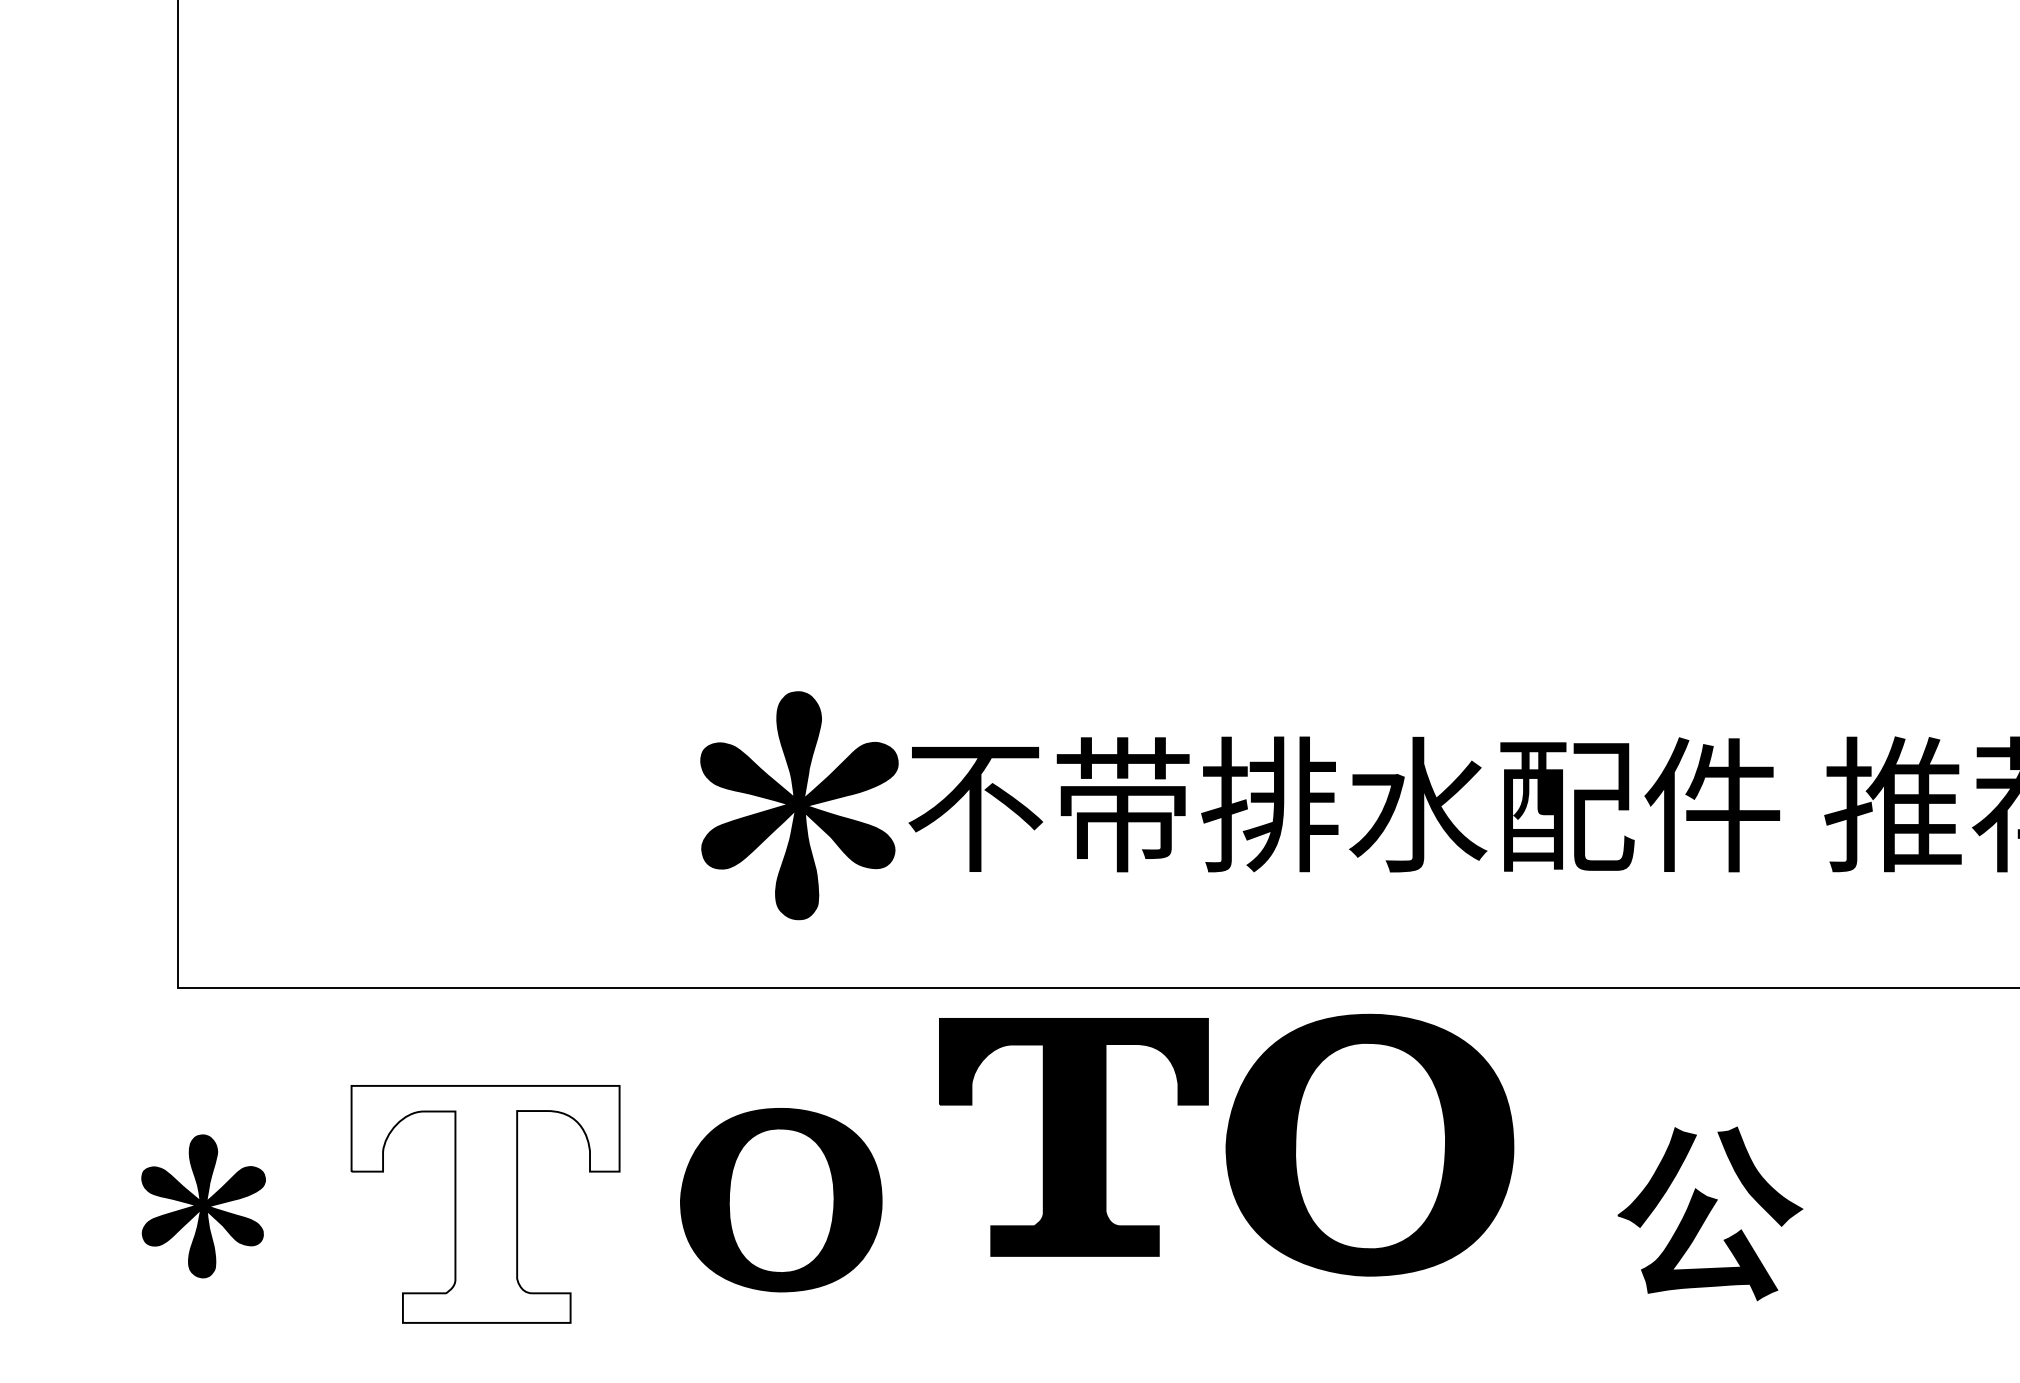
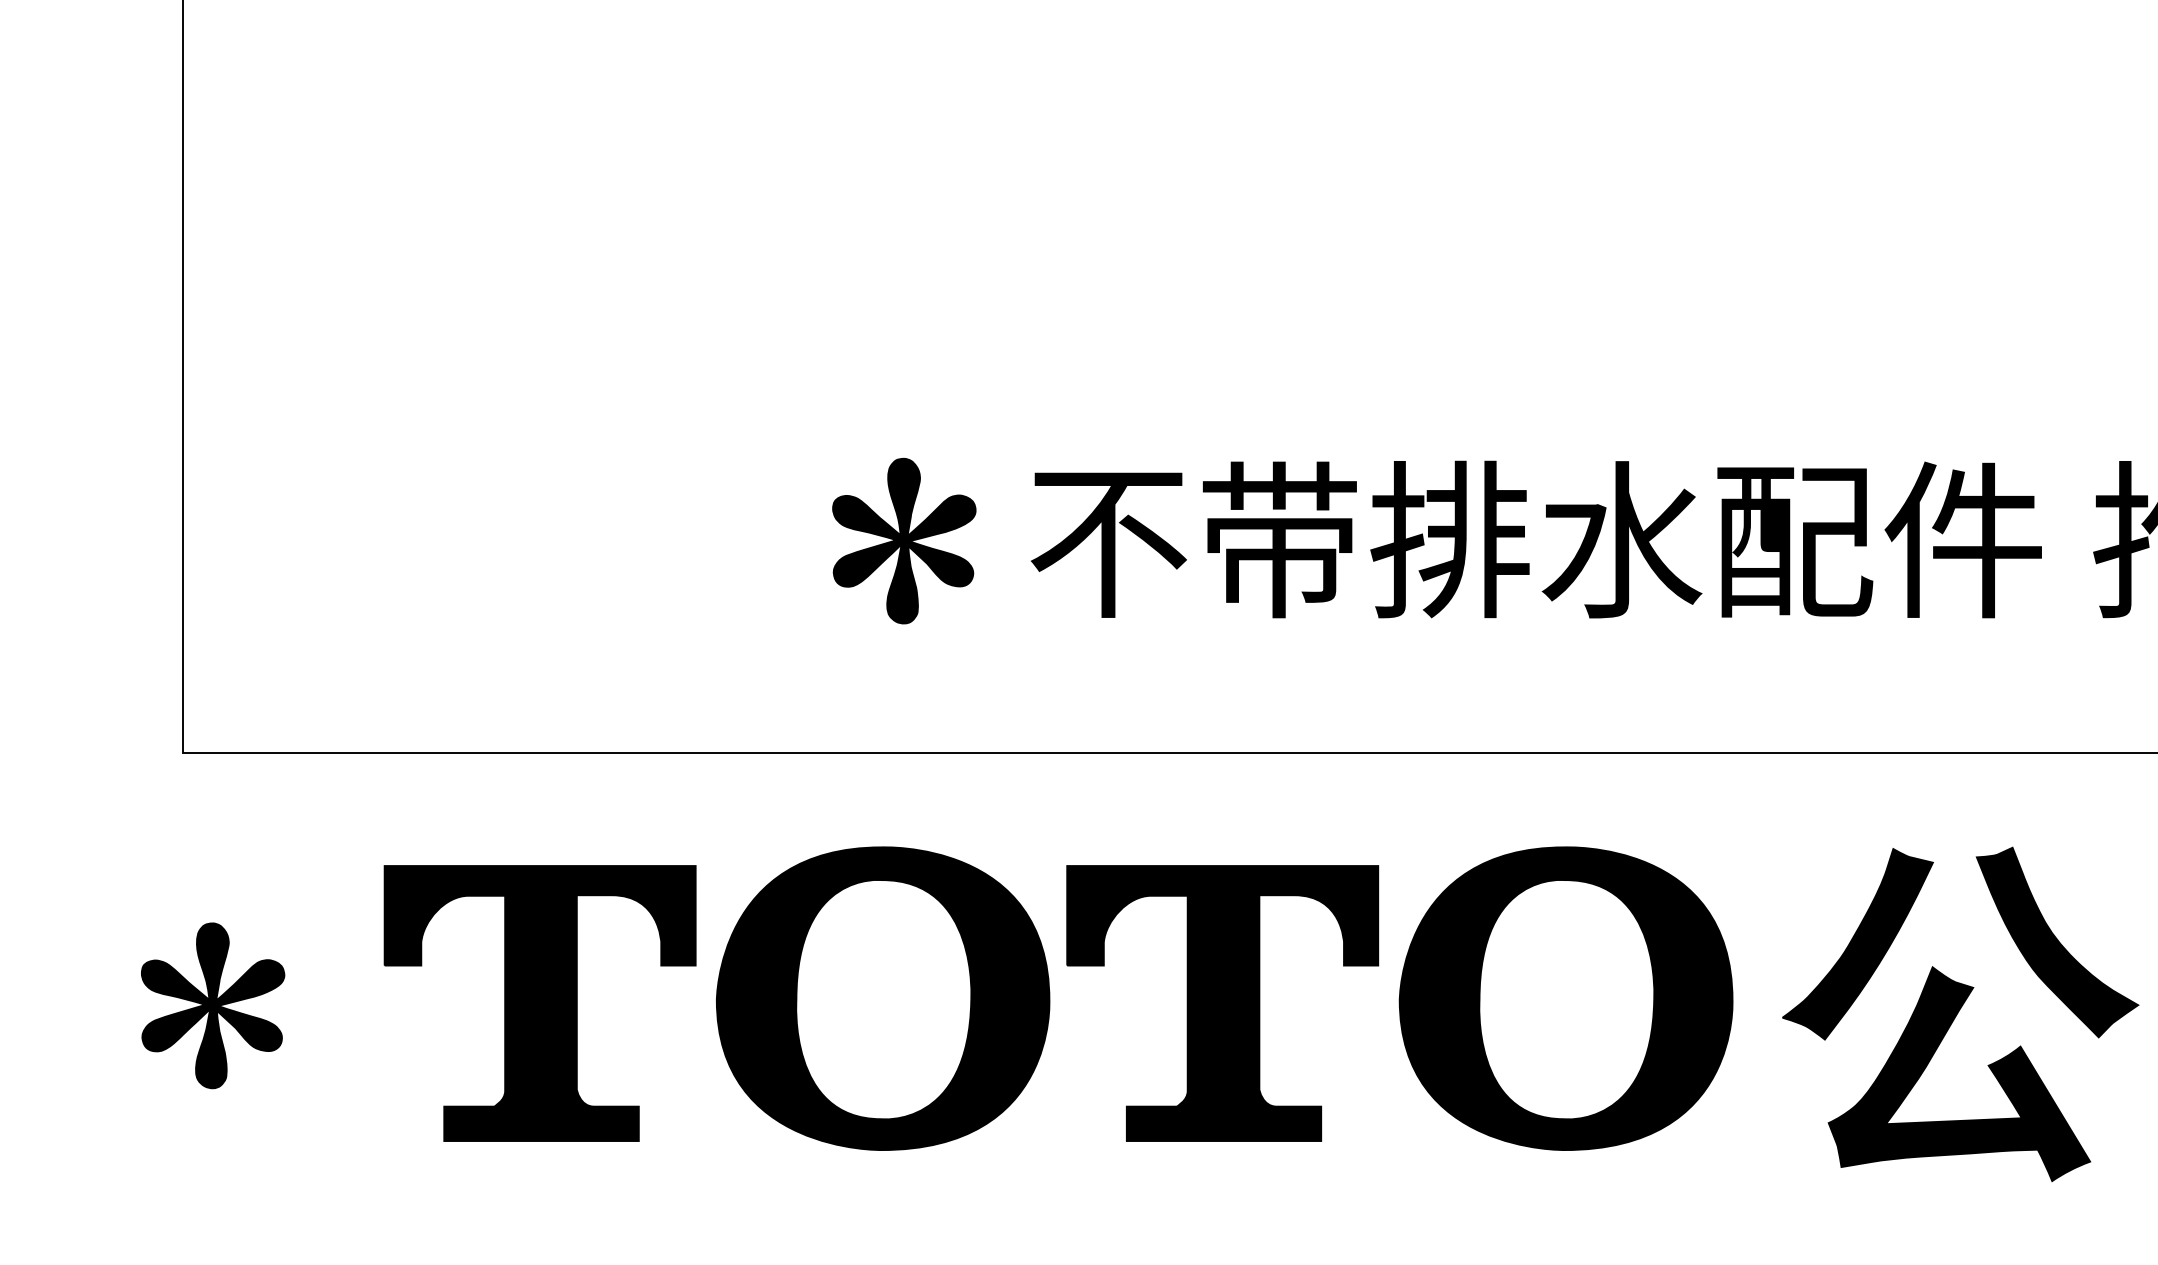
part: (799, 805) -> (904, 540), size x0.62
part: (1073, 1137) -> (1222, 1003), moved
part: (1369, 1144) -> (1565, 997), moved
part: (781, 1199) -> (883, 997), size x1.43
fill: (485, 1203) -> (540, 1002), added
part: (1710, 1213) -> (1961, 1014), size x1.67

